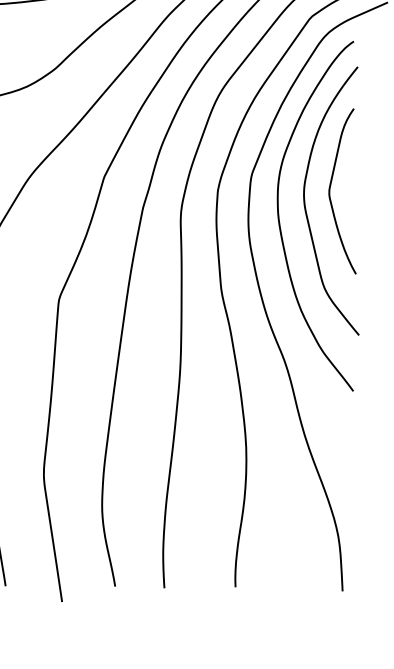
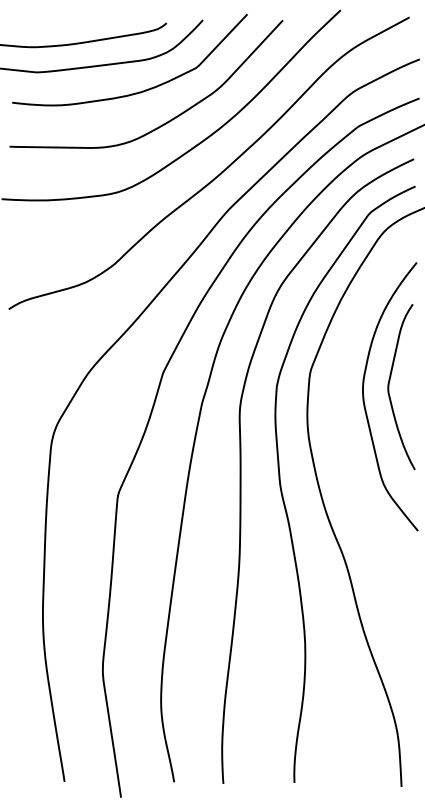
curve: (280, 222) -> (339, 418), removed

